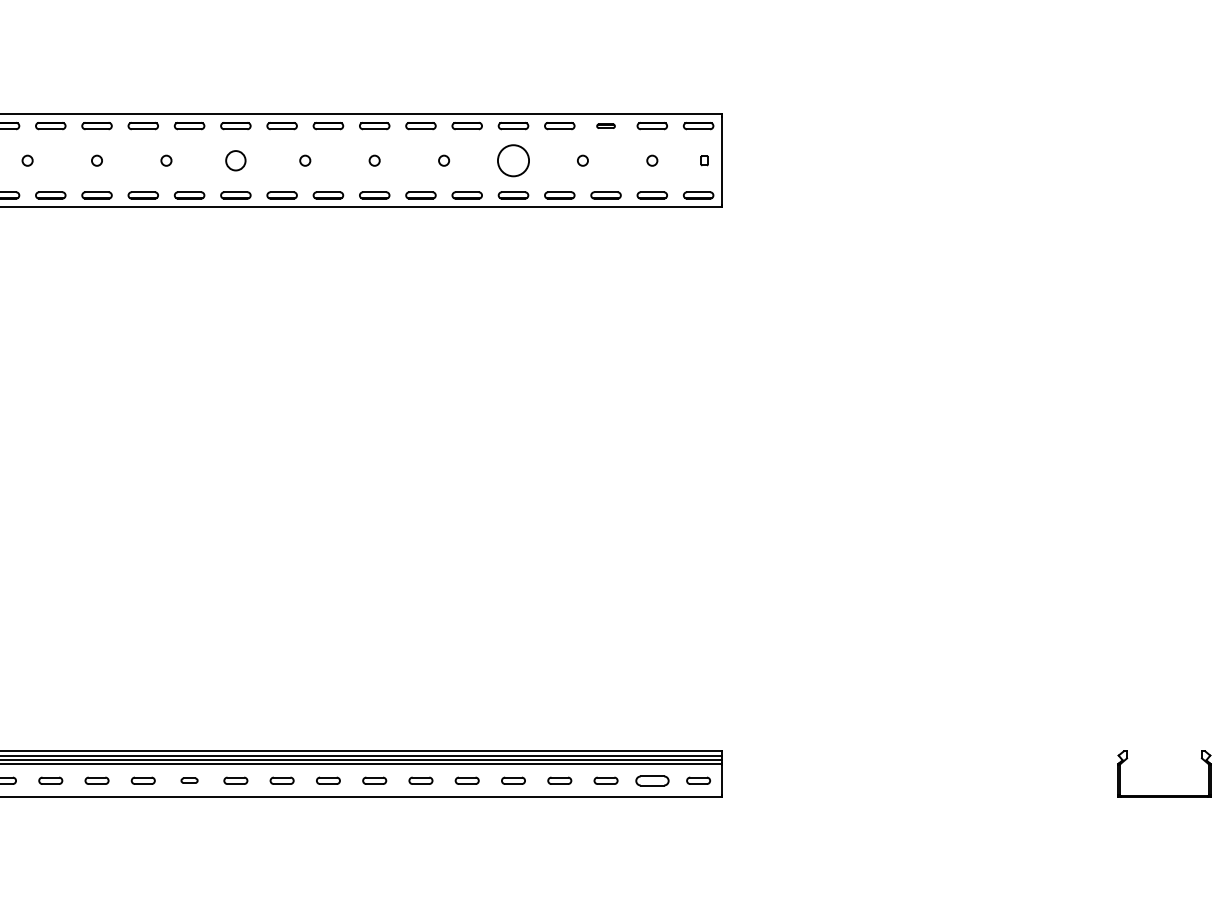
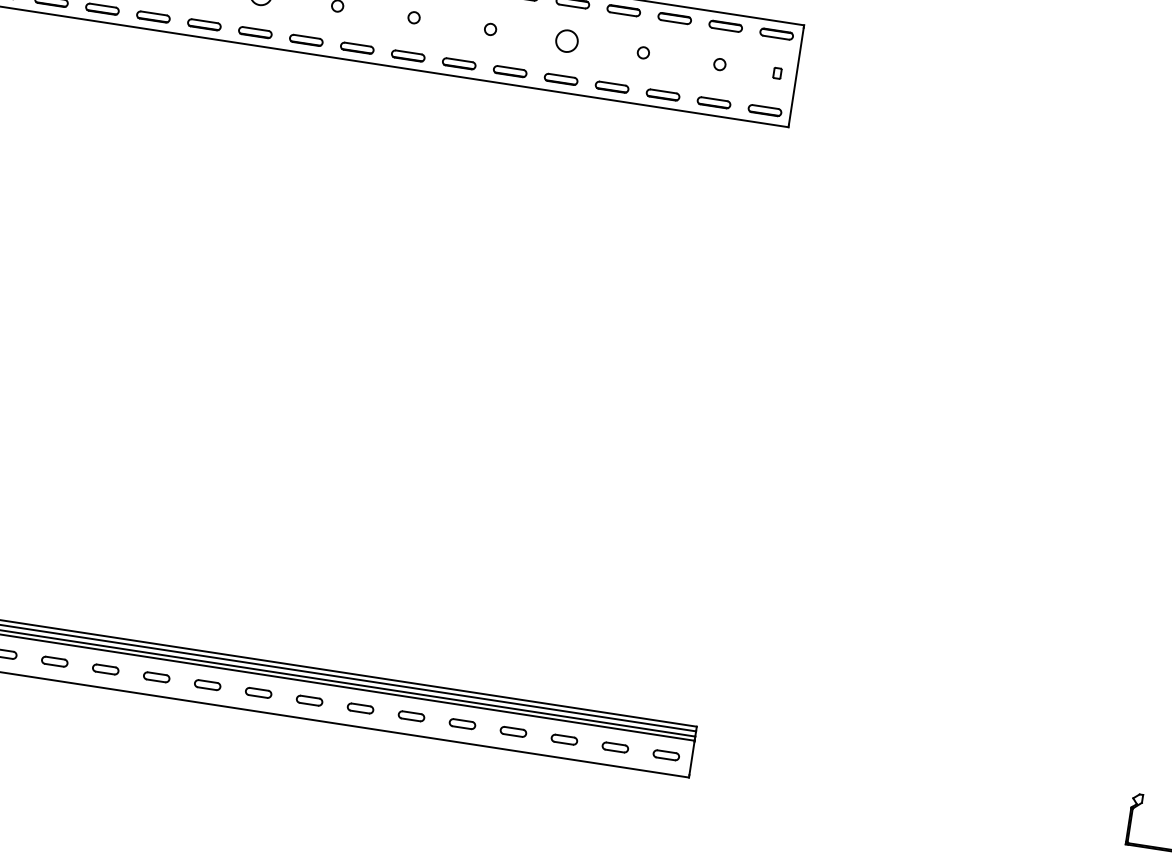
part: (605, 126) -> (674, 18), size x1.67
circle: (513, 160) -> (567, 40), size x0.62
part: (189, 780) -> (105, 669), size x1.43
part: (651, 780) -> (614, 746), size x0.71

